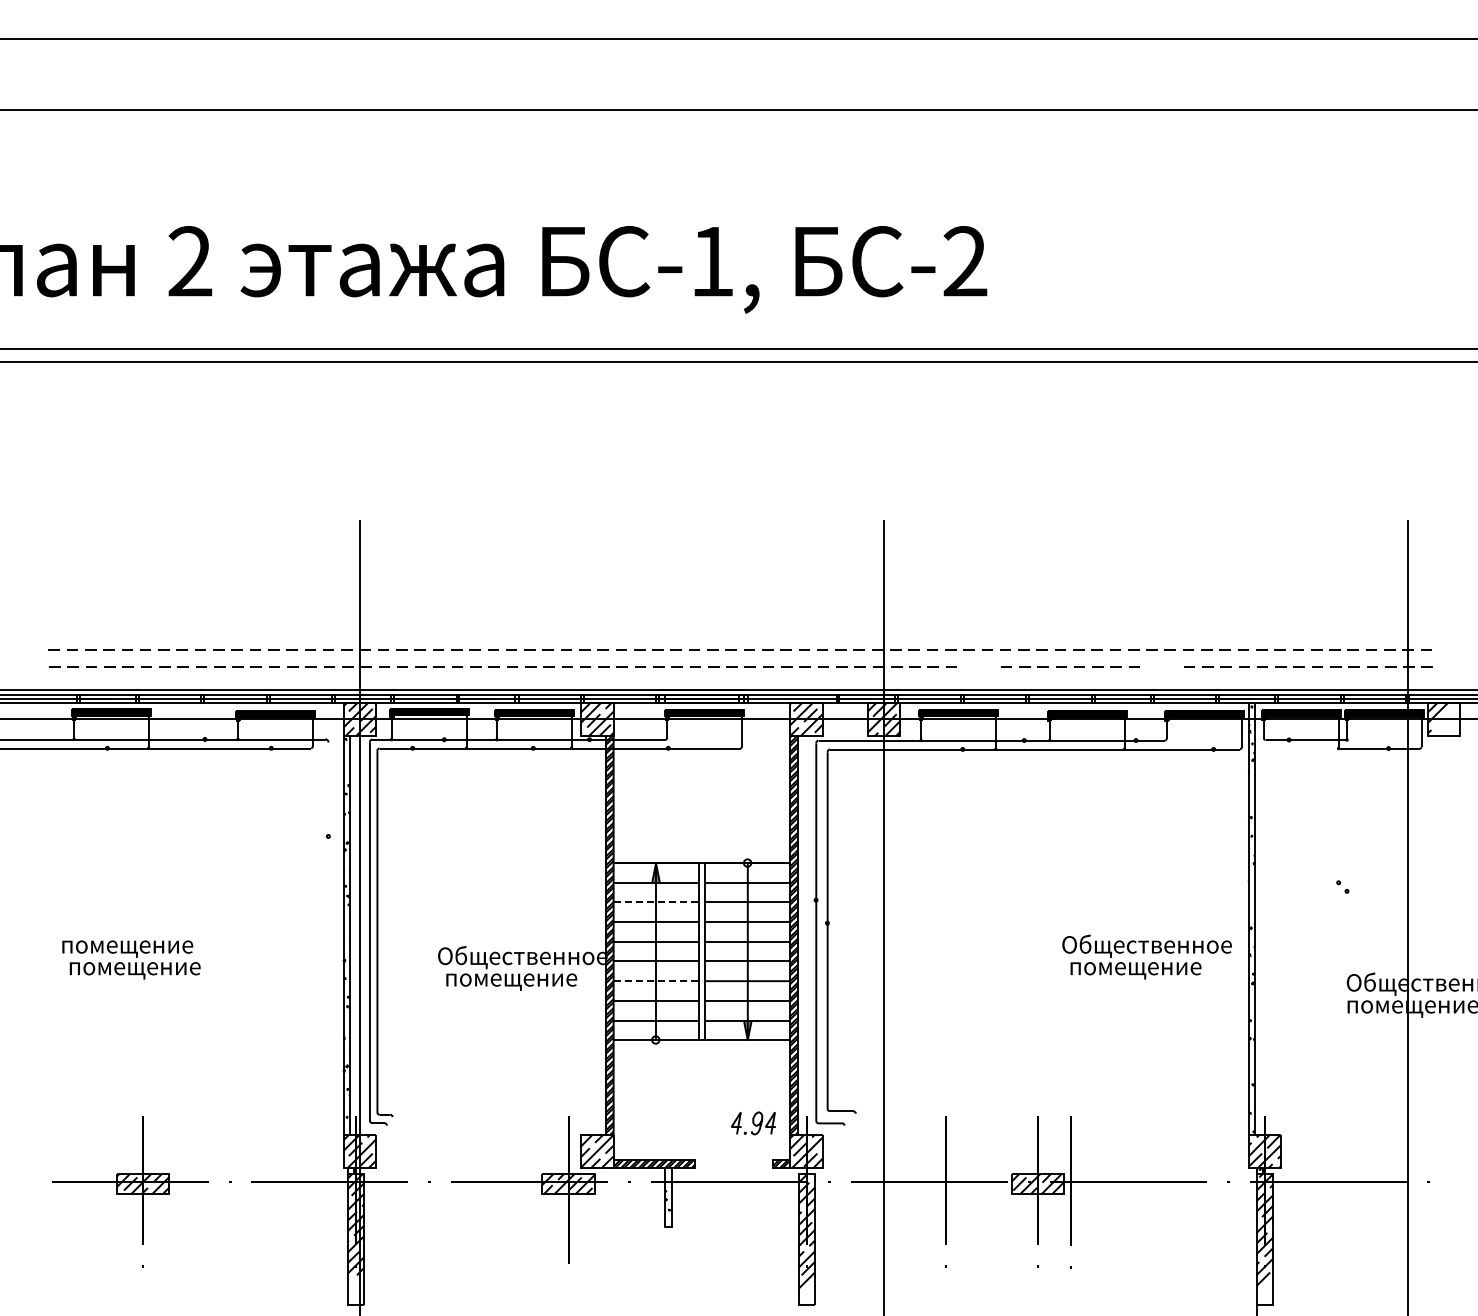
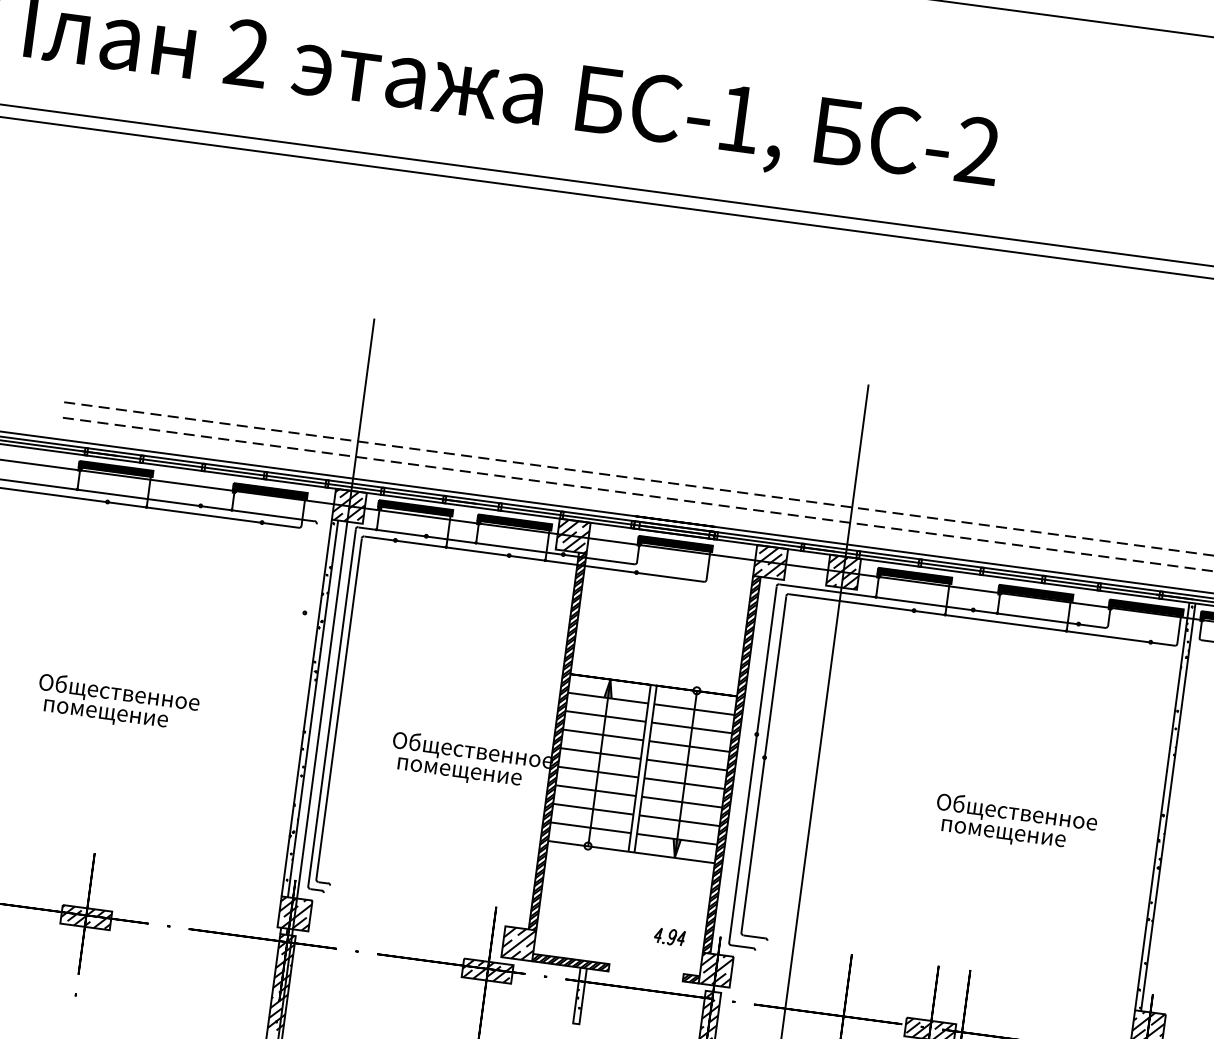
line: (975, 666) -> (936, 534), added
line: (1158, 666) -> (1109, 557), added
line: (656, 902) -> (605, 716), dashed -> solid
text: (146, 945) -> (119, 692), помещение -> Общественное
text: (1146, 956) -> (1015, 822), moved
line: (656, 981) -> (596, 791), dashed -> solid
part: (753, 1122) -> (669, 936), size x0.71

